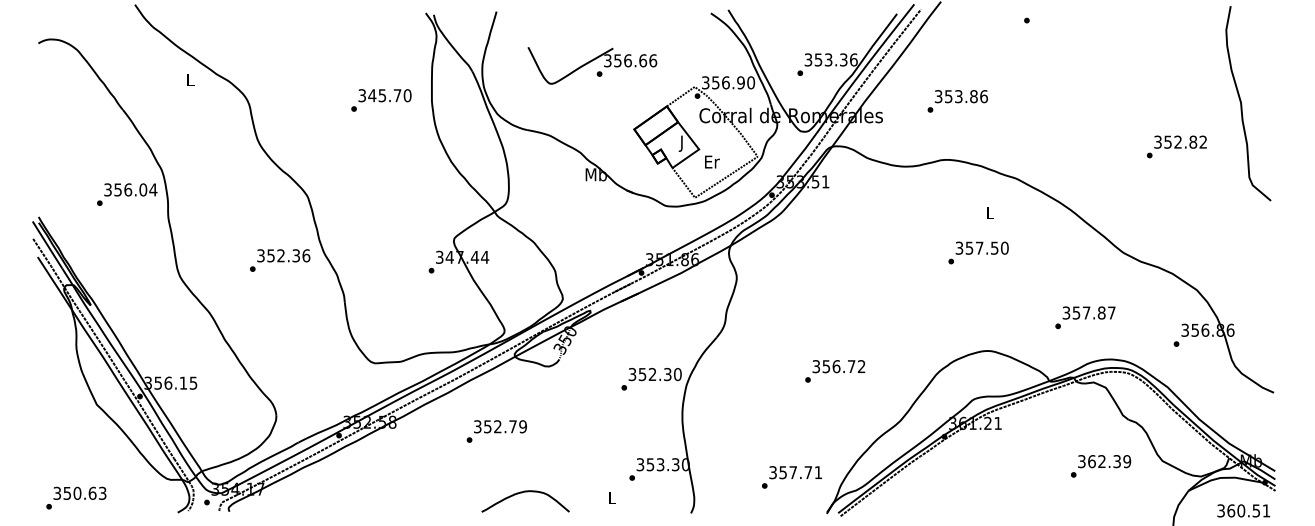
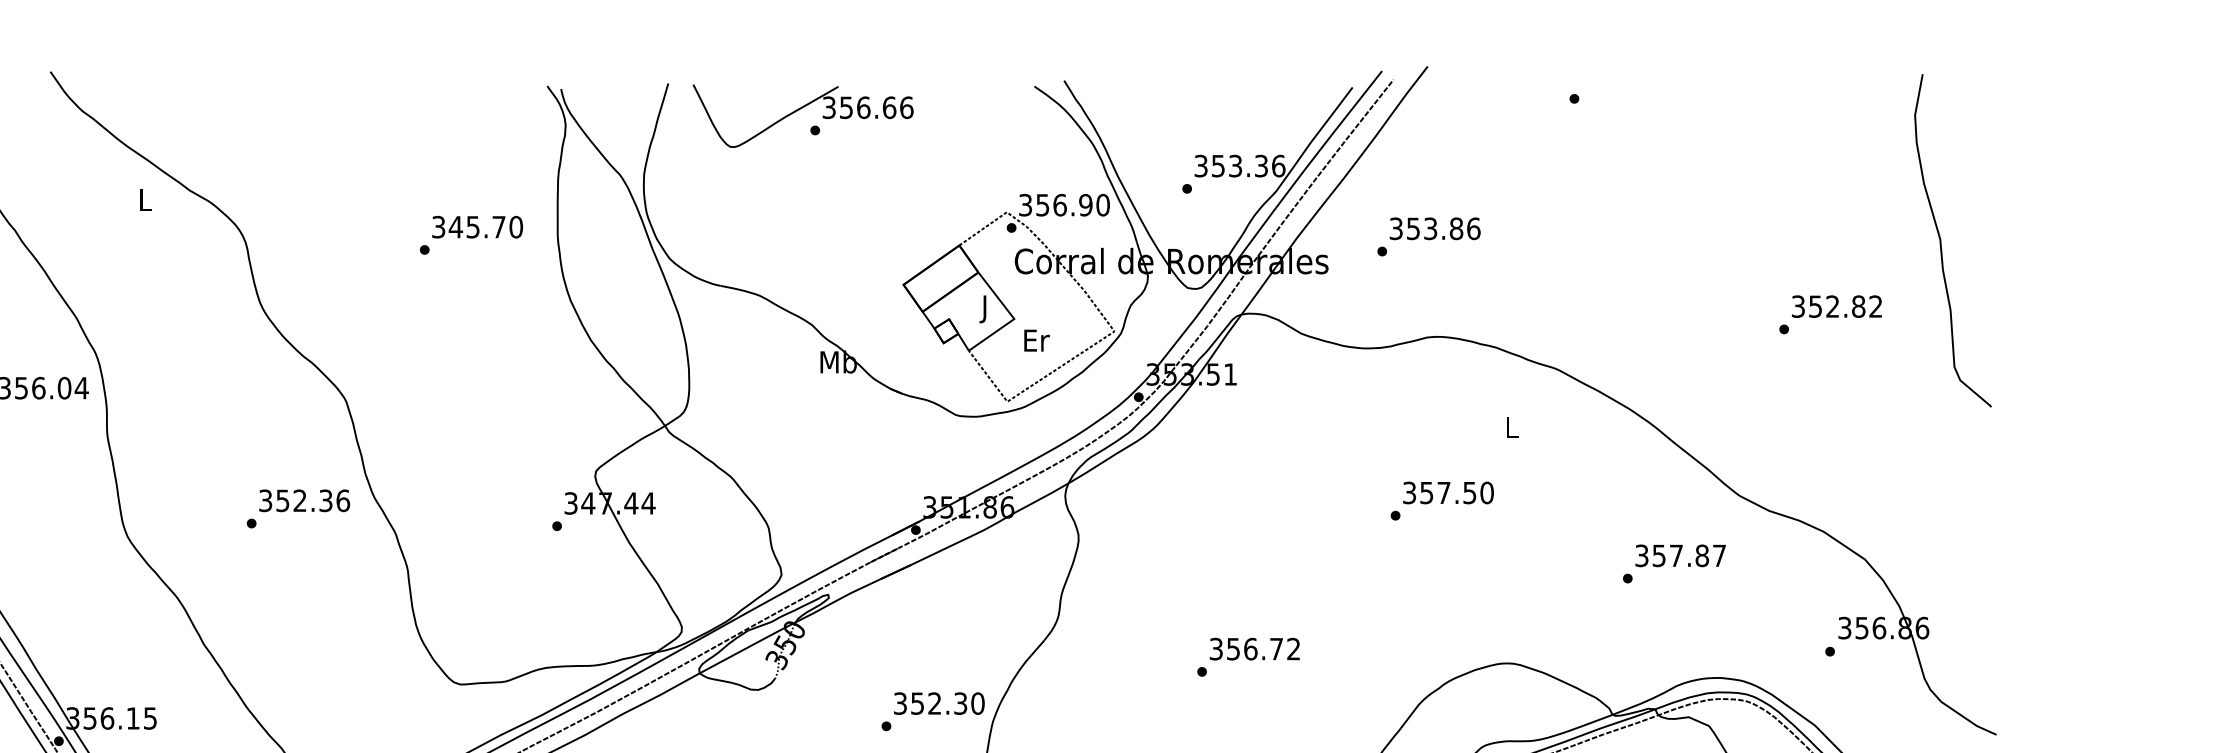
part: (592, 65) -> (803, 115), moved
text: (957, 101) -> (1428, 237), moved
text: (978, 252) -> (1442, 500), moved
text: (1085, 317) -> (1674, 563), moved
text: (835, 371) -> (1249, 657), moved

